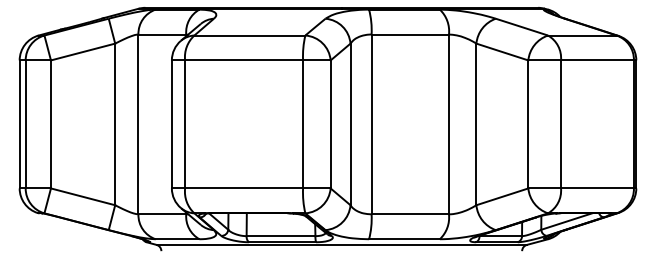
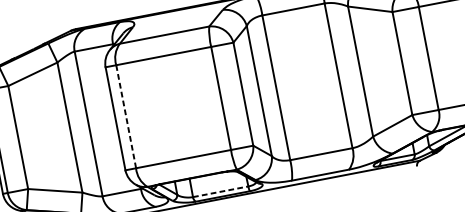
line: (185, 124) -> (126, 116), solid -> dashed
line: (281, 236) -> (221, 191), solid -> dashed

